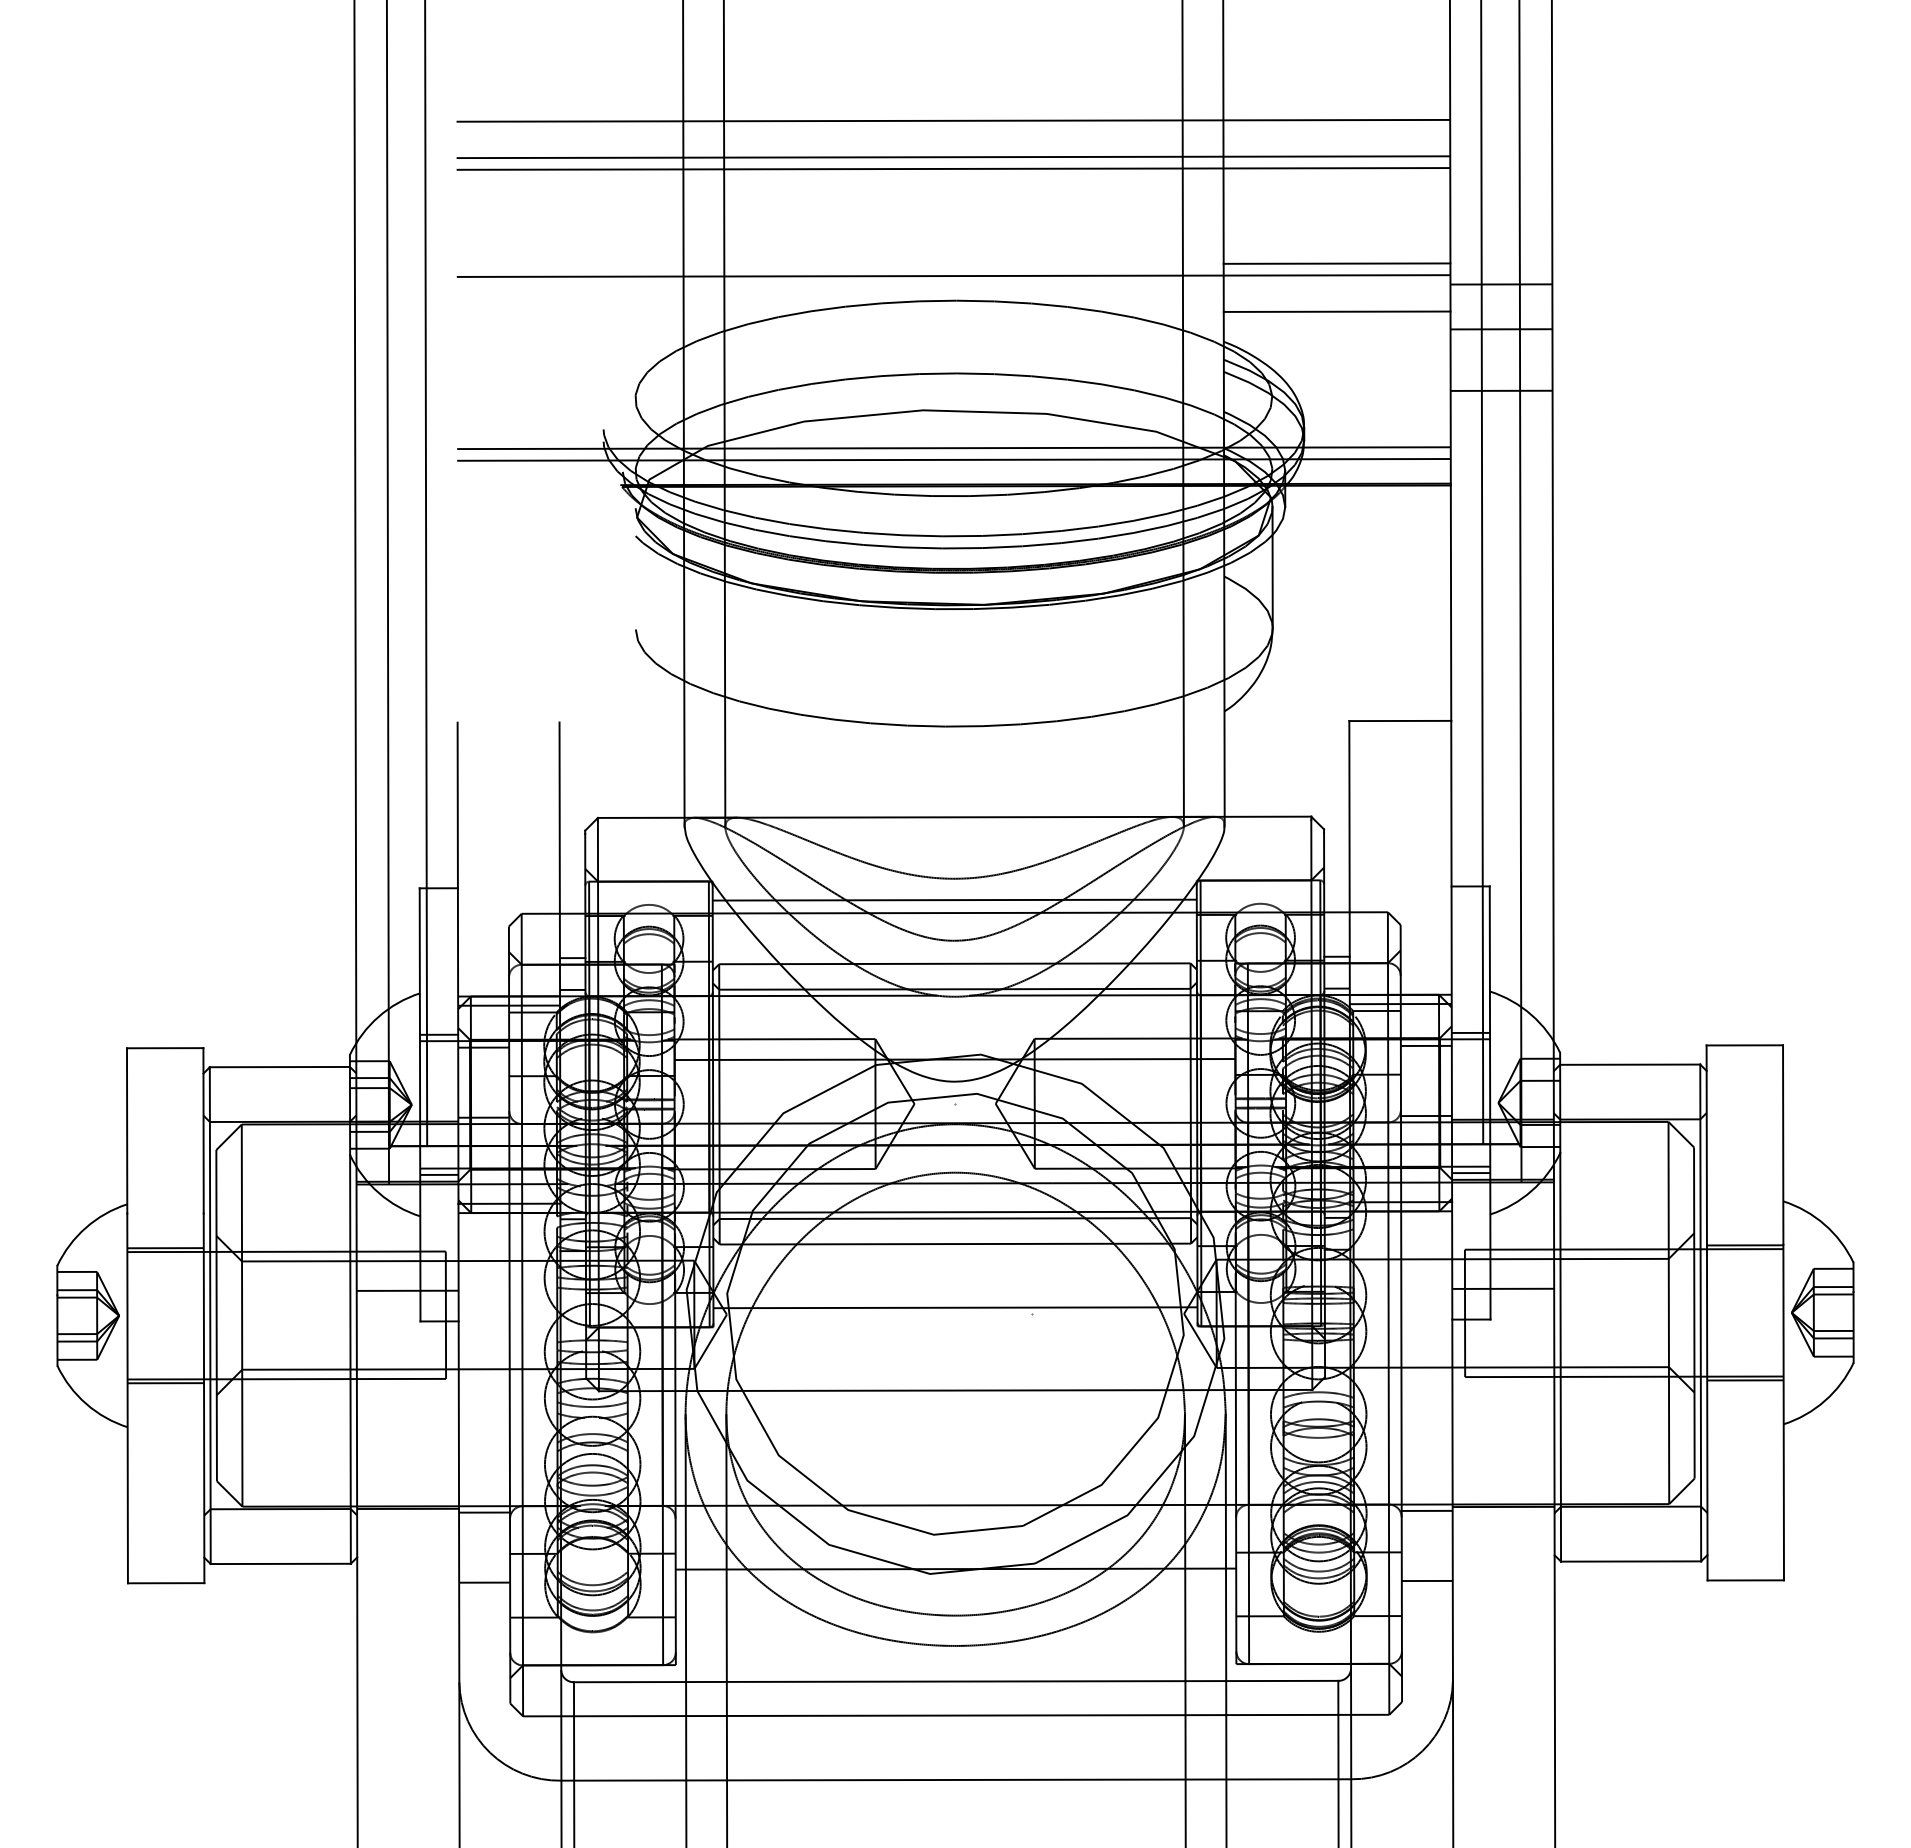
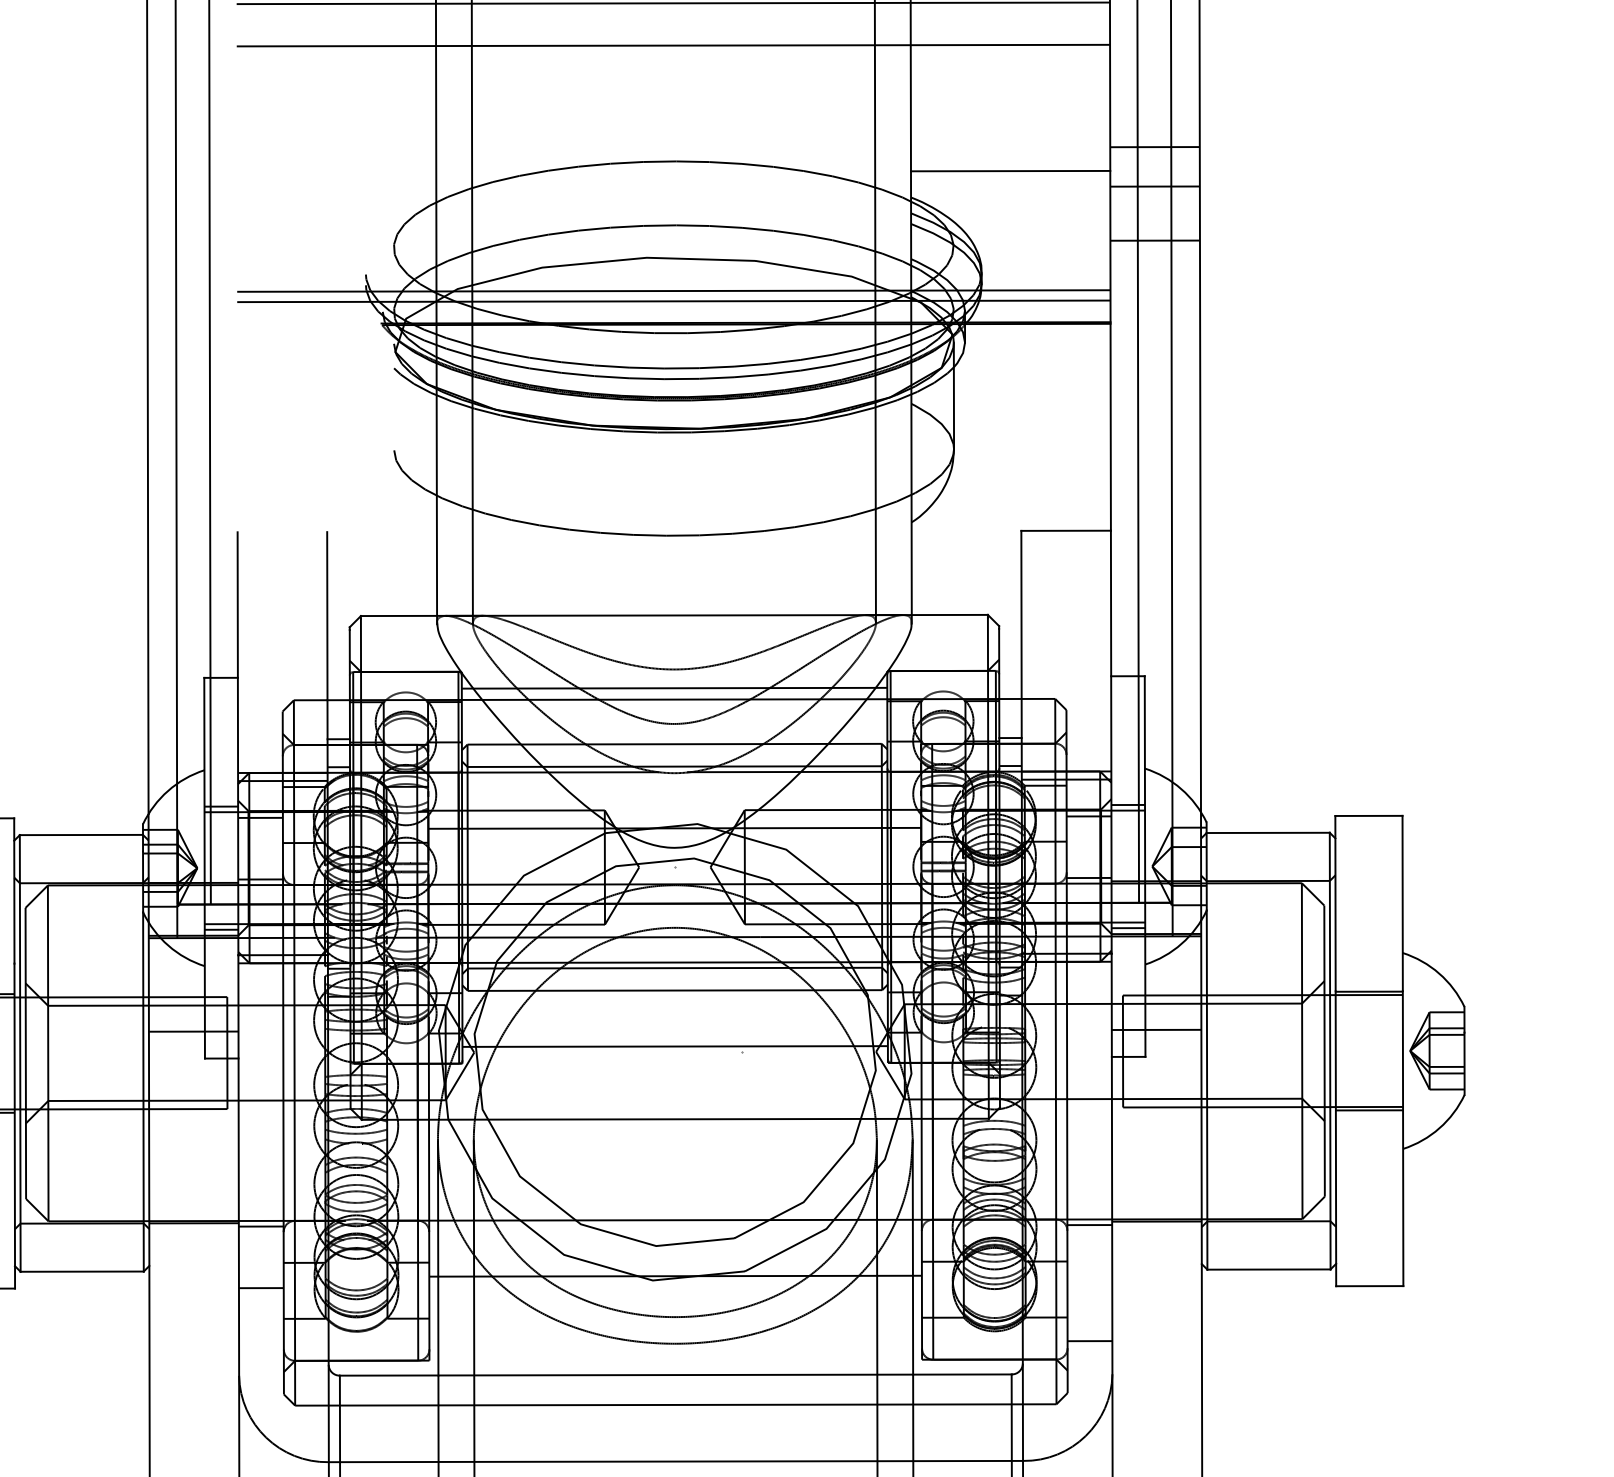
line: (953, 157) -> (673, 35), removed
line: (1336, 263) -> (1010, 128), removed
line: (953, 275) -> (673, 139), removed
line: (1426, 1580) -> (1089, 1340), moved

